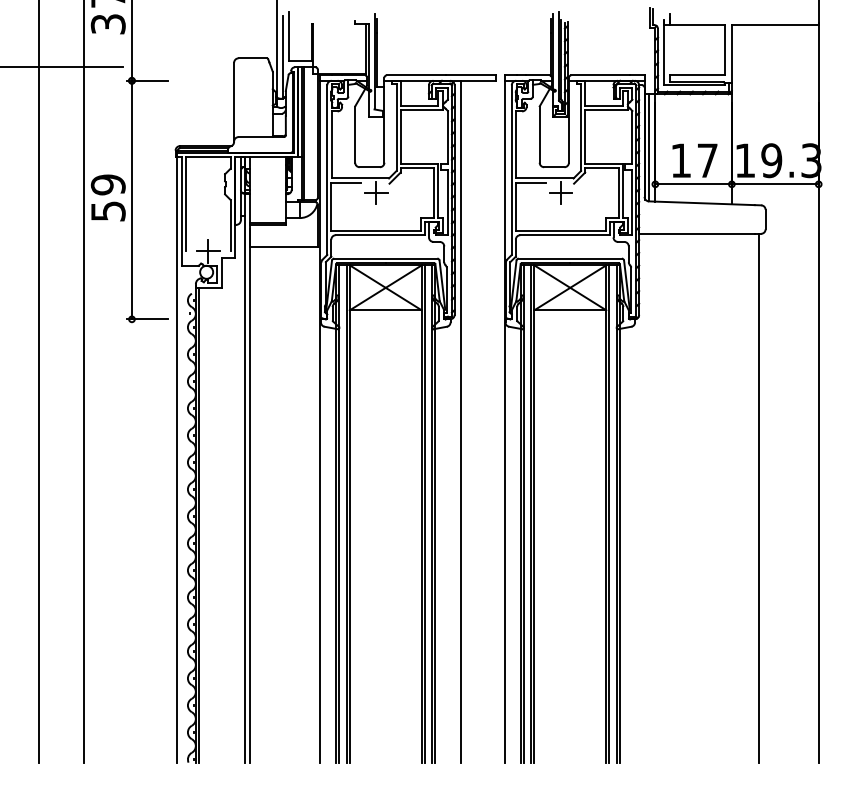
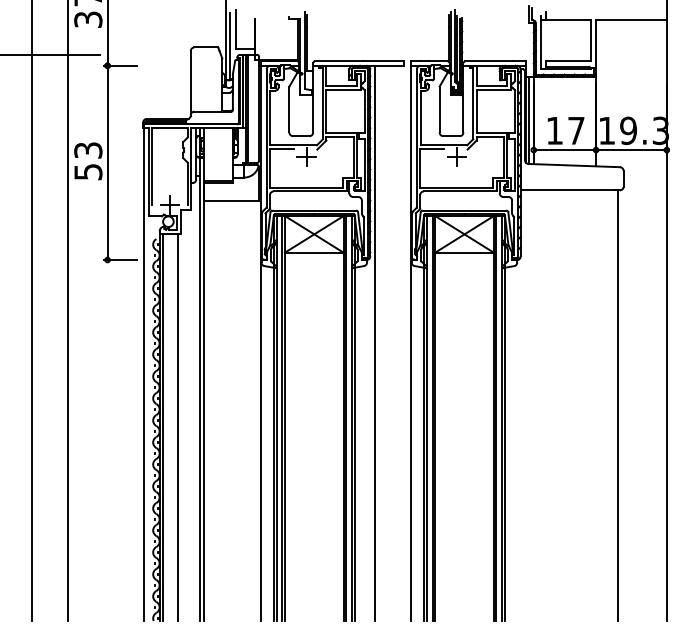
text: (108, 184) -> (88, 150), 59 -> 53
line: (218, 524) -> (178, 427), added

